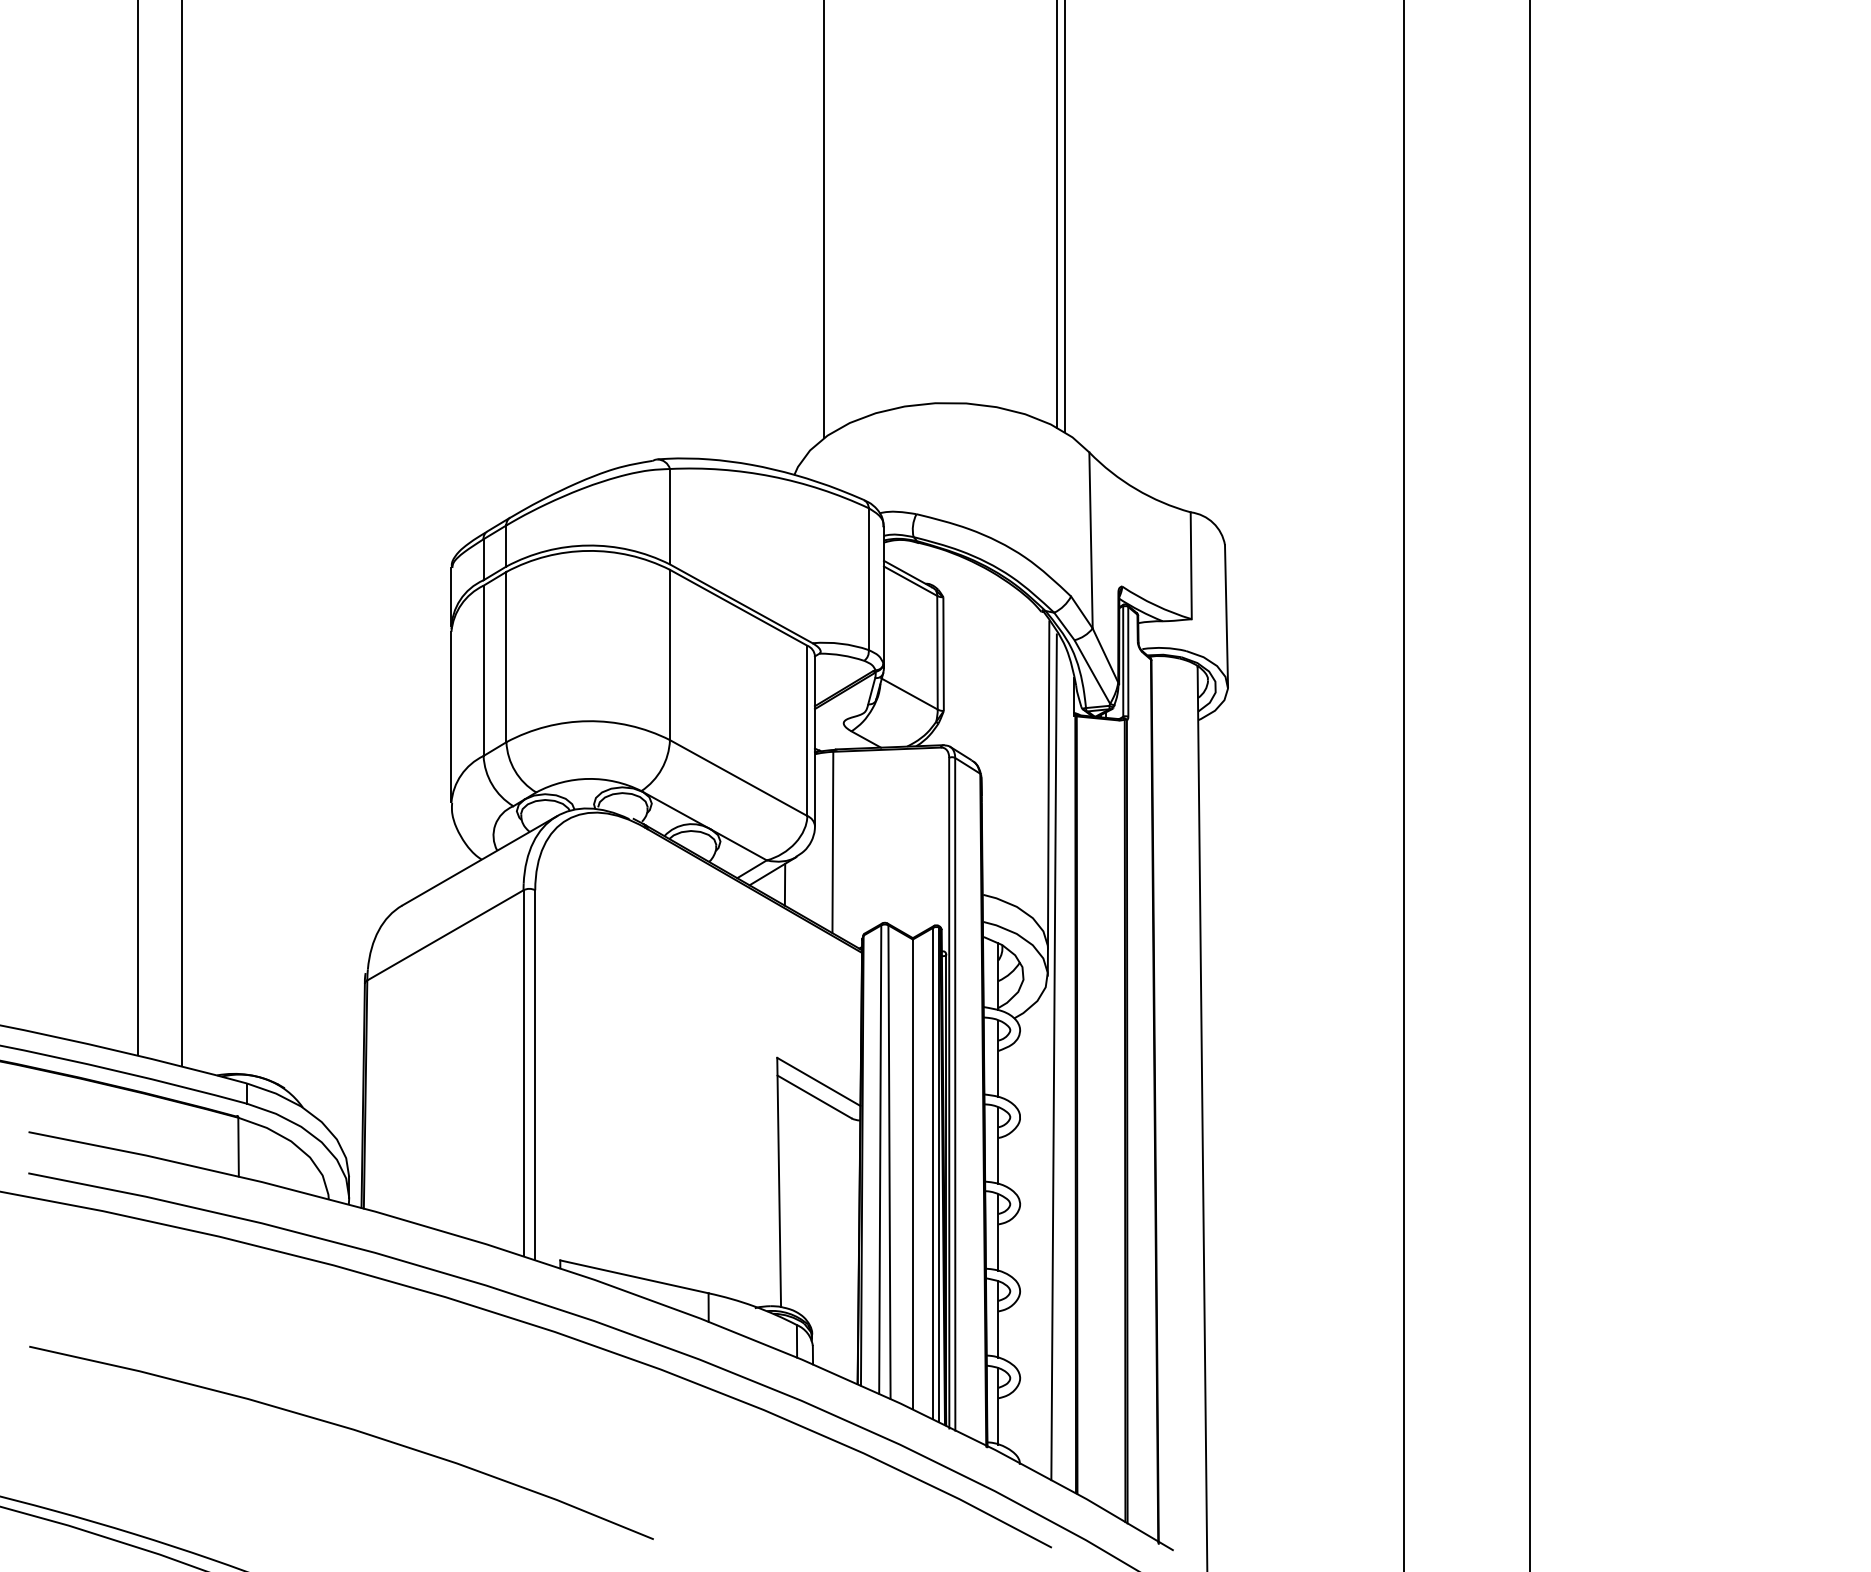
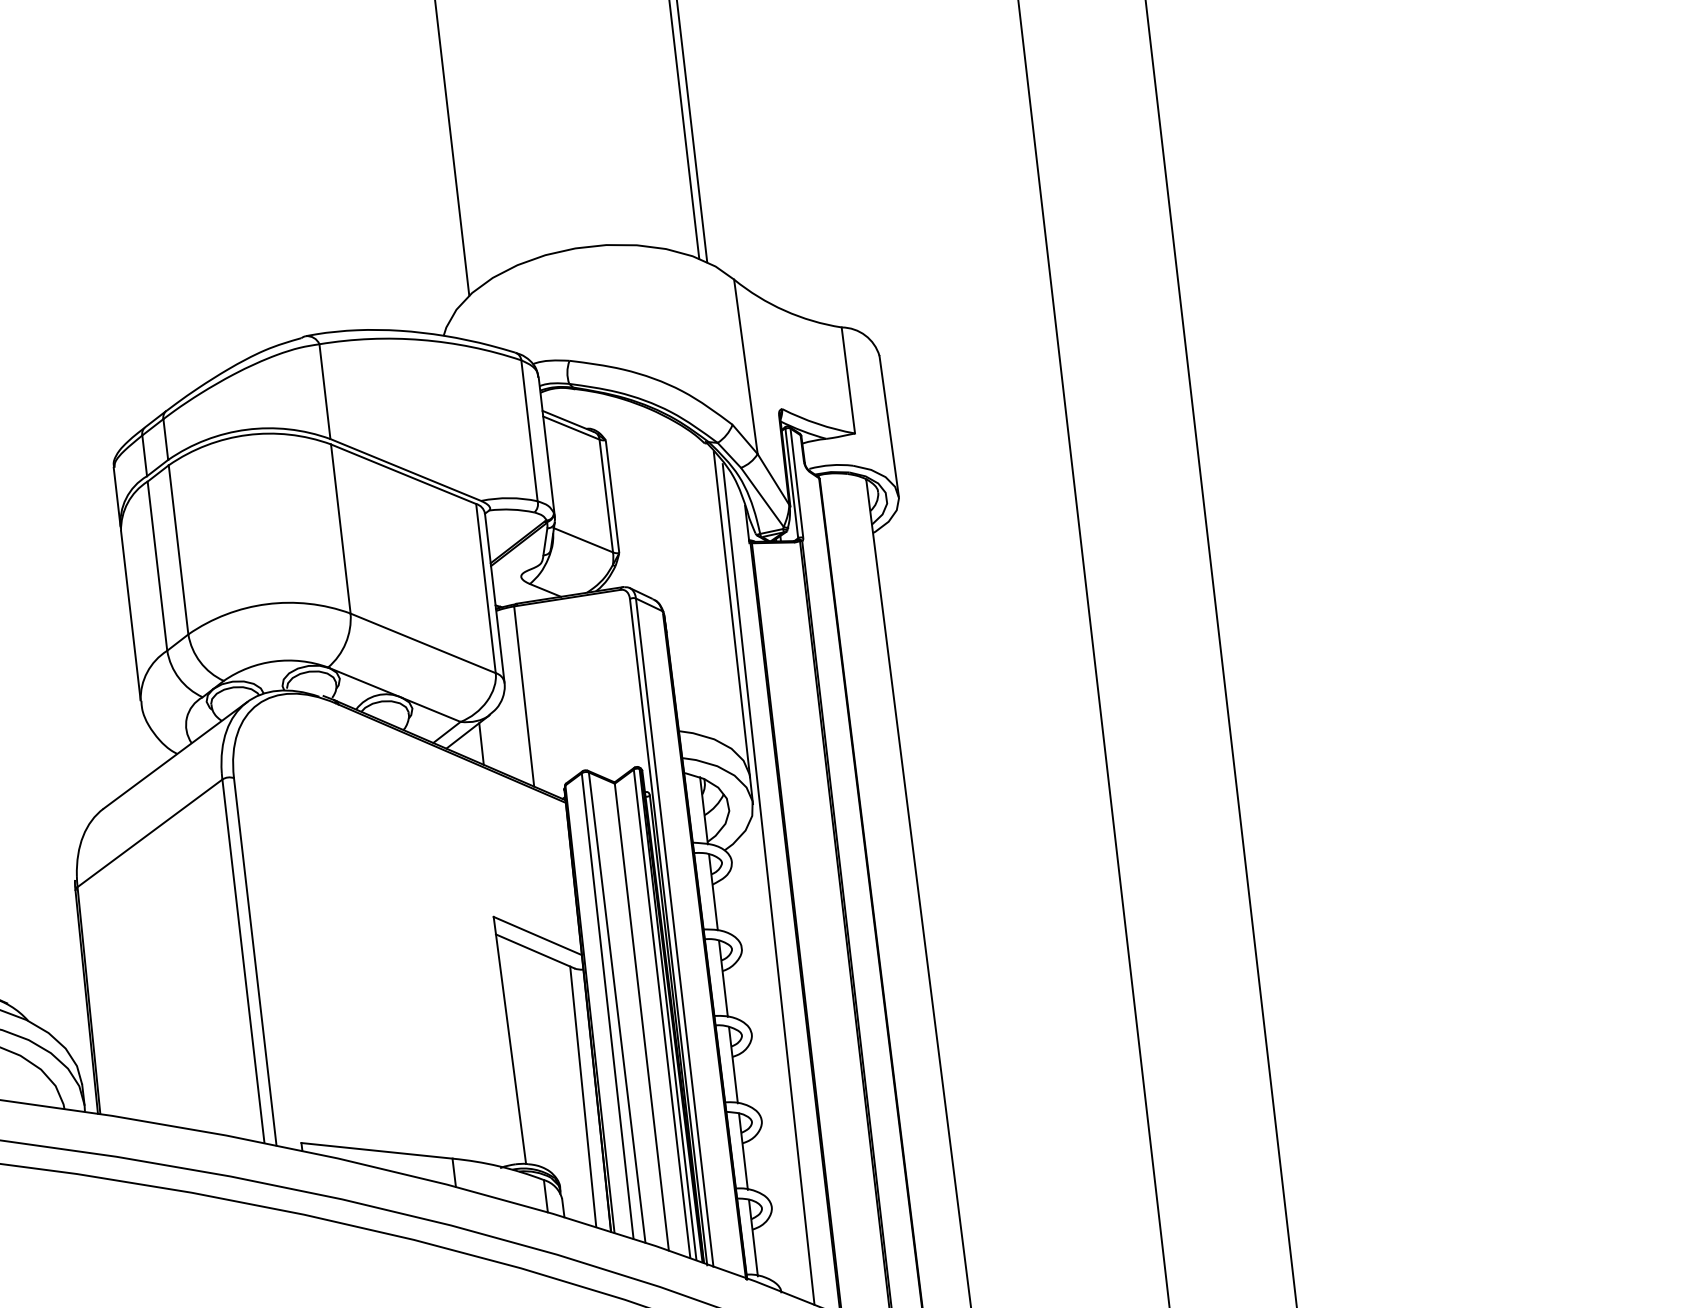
line: (845, 1246) -> (583, 1096), added

